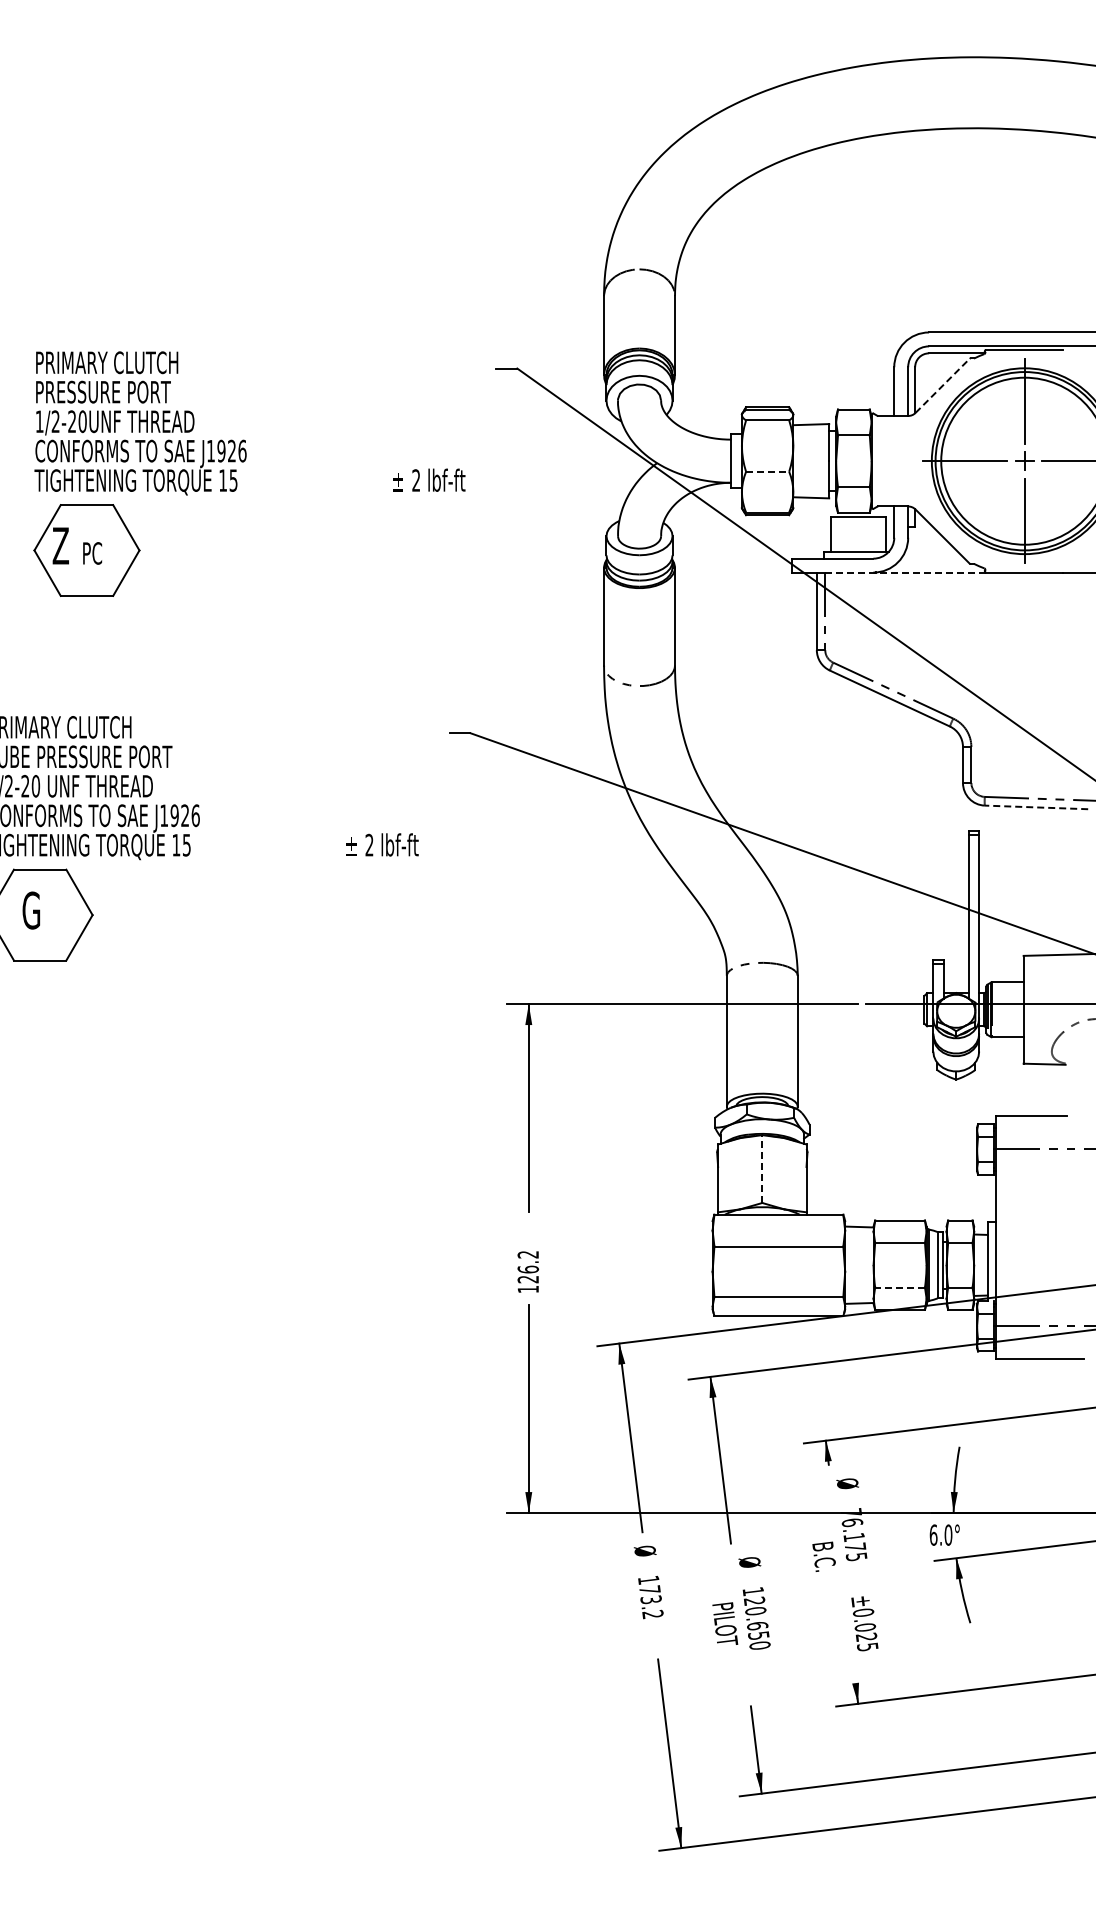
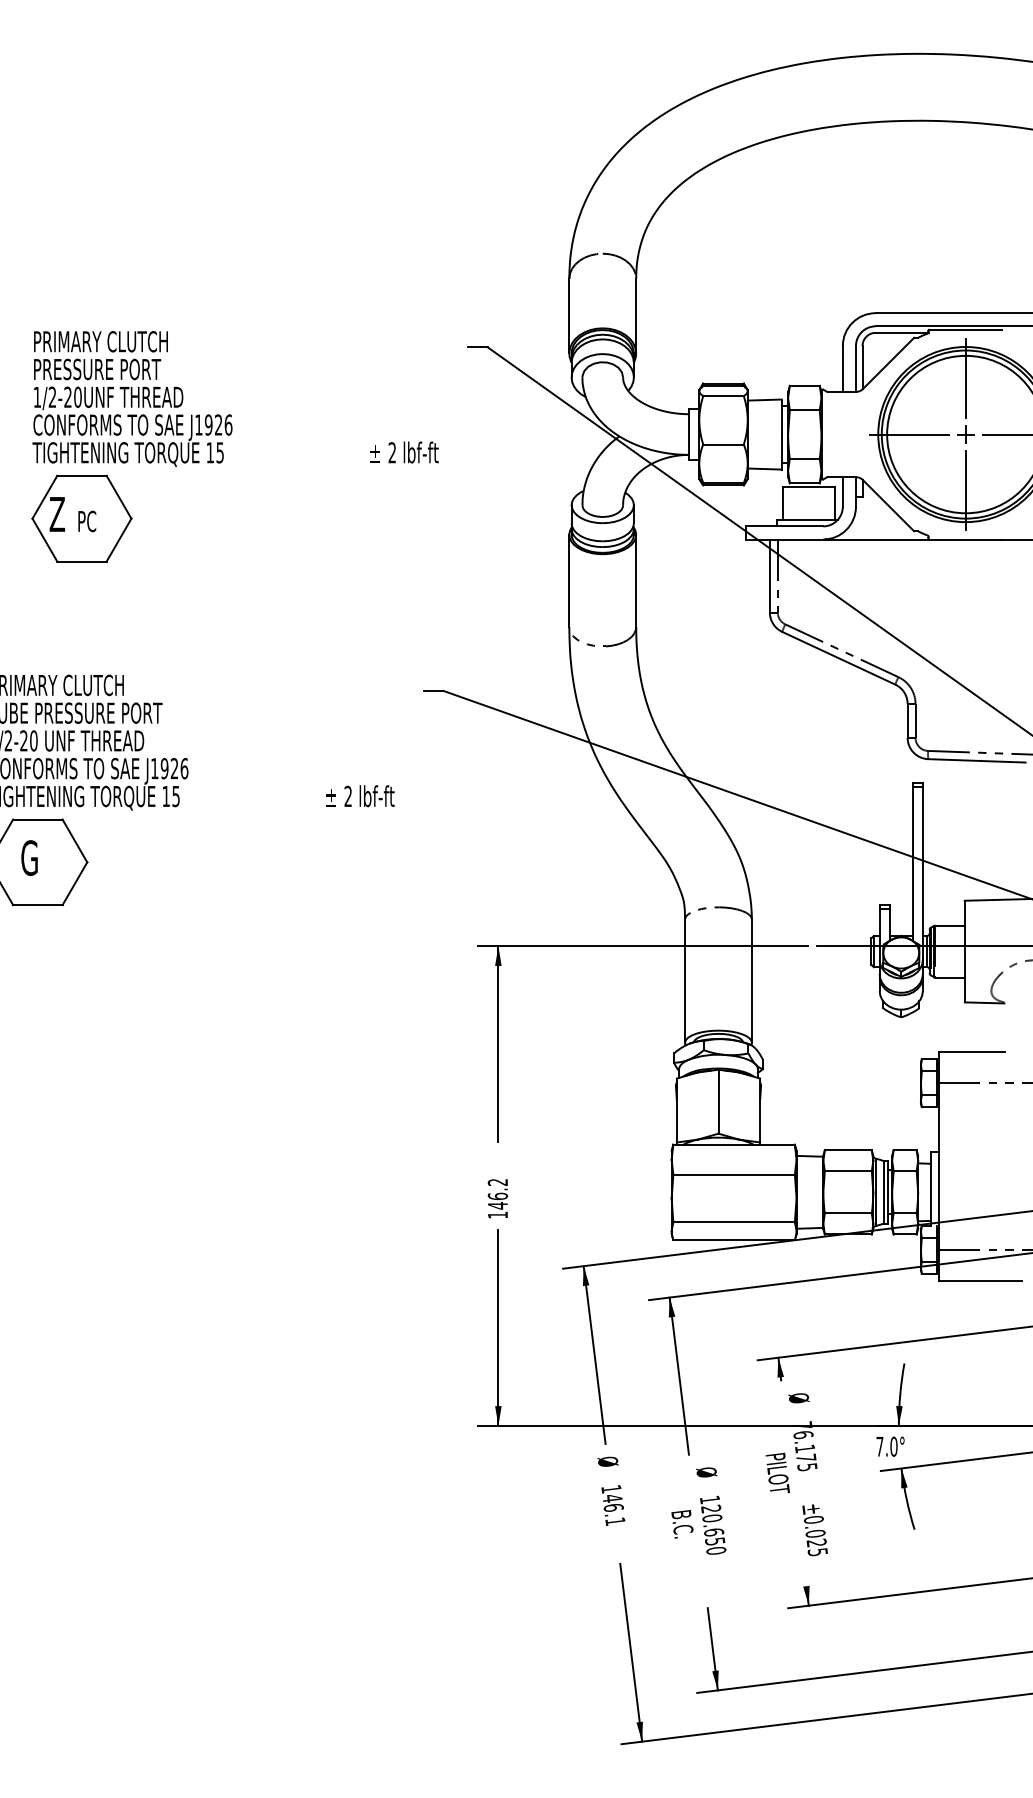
line: (942, 385) -> (888, 363), dashed -> solid
line: (767, 471) -> (723, 444), dashed -> solid
line: (905, 572) -> (853, 539), dashed -> solid
line: (1036, 807) -> (976, 760), dashed -> solid
line: (762, 1169) -> (718, 1102), dashed -> solid
text: (527, 1279) -> (497, 1205), 126.2 -> 146.2
line: (900, 1287) -> (848, 1213), dashed -> solid
text: (933, 1534) -> (879, 1446), 6.0° -> 7.0°
text: (825, 1564) -> (778, 1474), B.C. -> PILOT
text: (651, 1602) -> (614, 1510), 173.2 -> 146.1
text: (725, 1624) -> (683, 1530), PILOT -> B.C.

